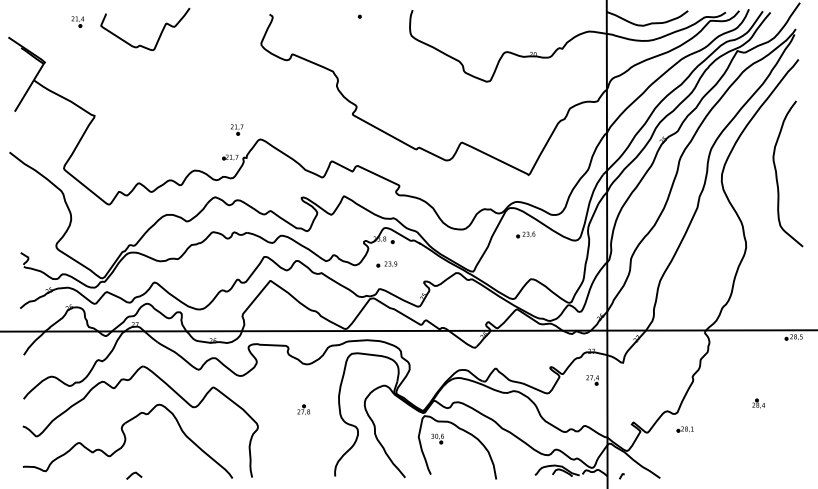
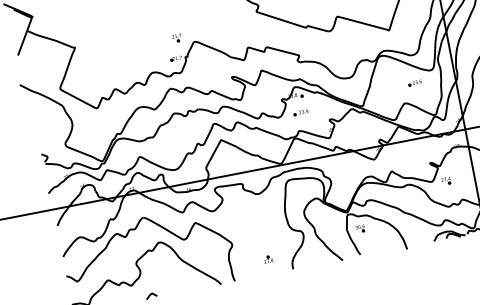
part: (525, 234) -> (414, 82), moved
part: (592, 380) -> (446, 181), moved
part: (303, 409) -> (268, 259), moved

